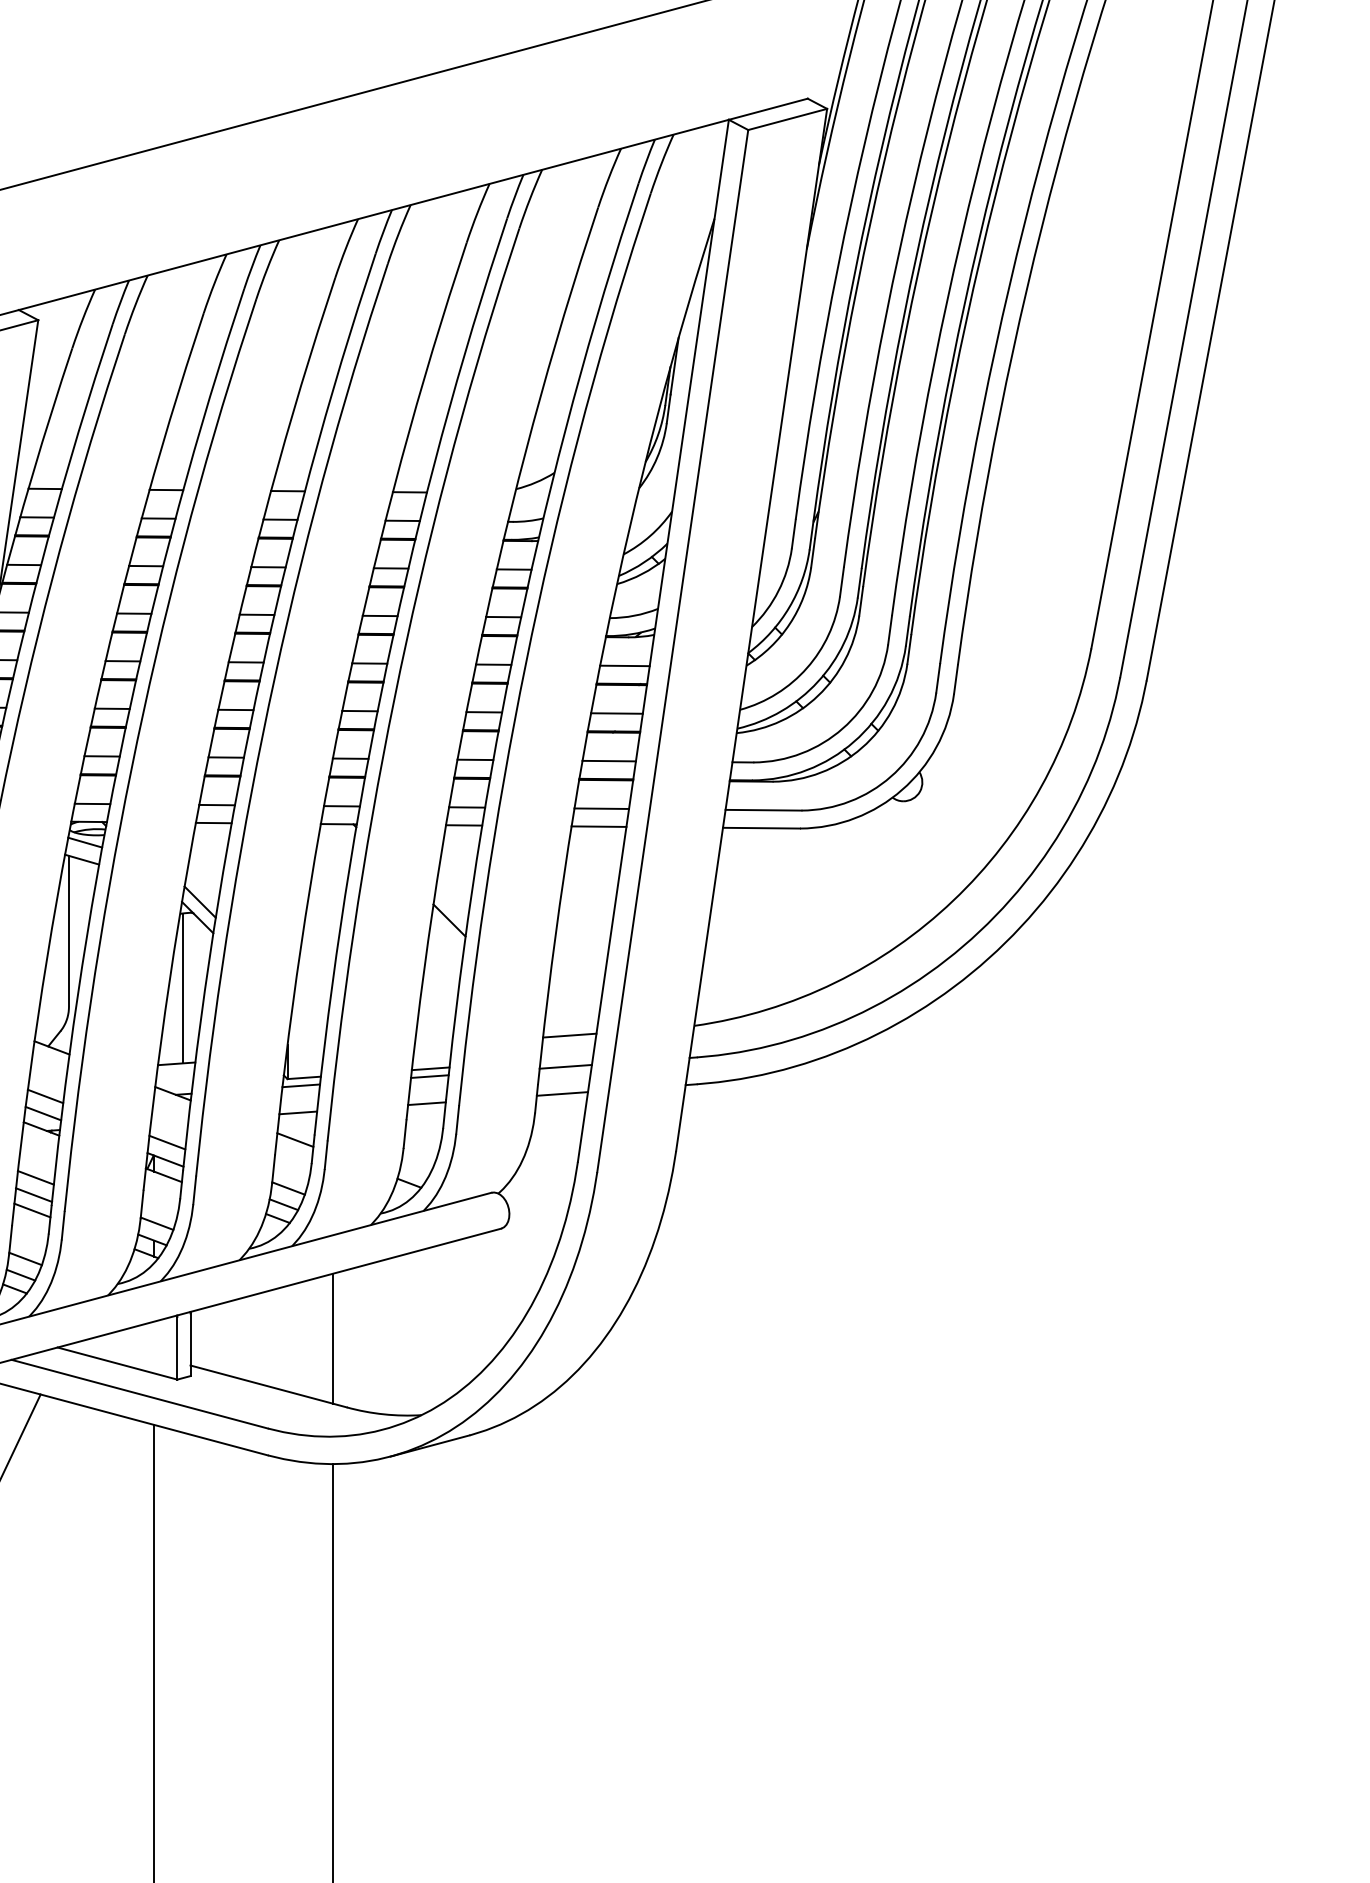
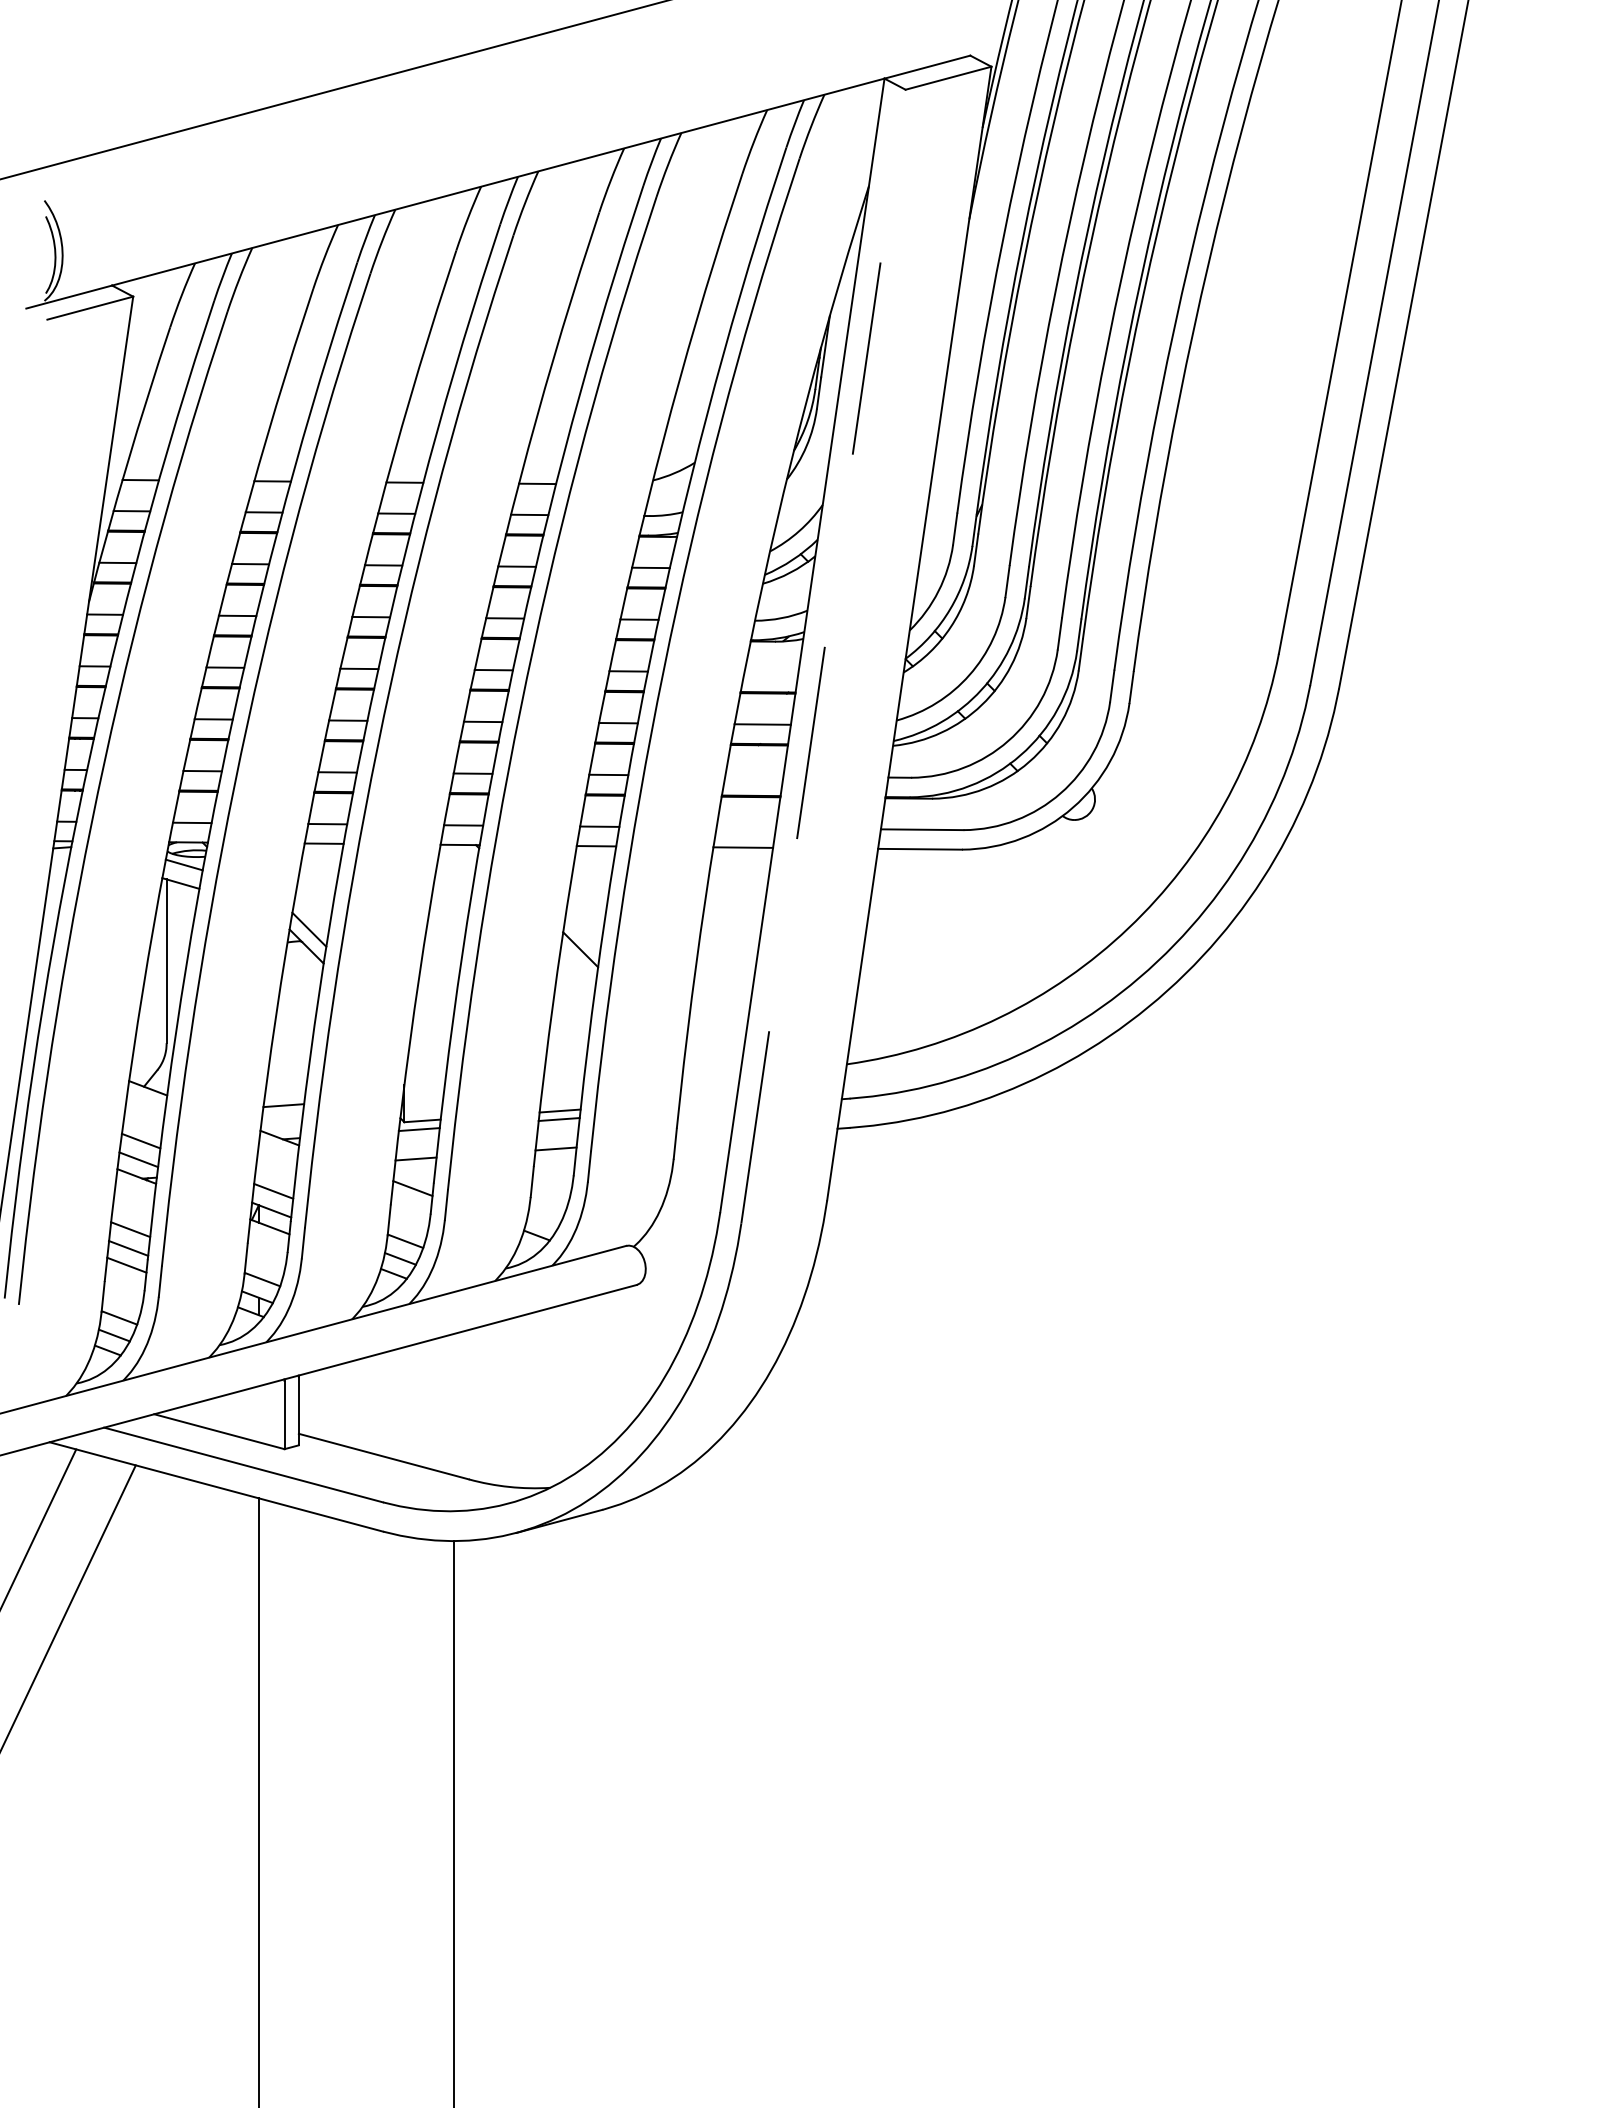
line: (672, 650) -> (823, 656), solid -> dashed
line: (624, 665) -> (771, 672), removed
line: (609, 761) -> (754, 776), removed
line: (601, 808) -> (745, 827), removed
line: (182, 988) -> (290, 1023), removed
line: (569, 1035) -> (711, 1074), removed
line: (565, 1066) -> (706, 1108), removed
line: (562, 1094) -> (703, 1138), removed
line: (332, 1338) -> (453, 1404), removed

